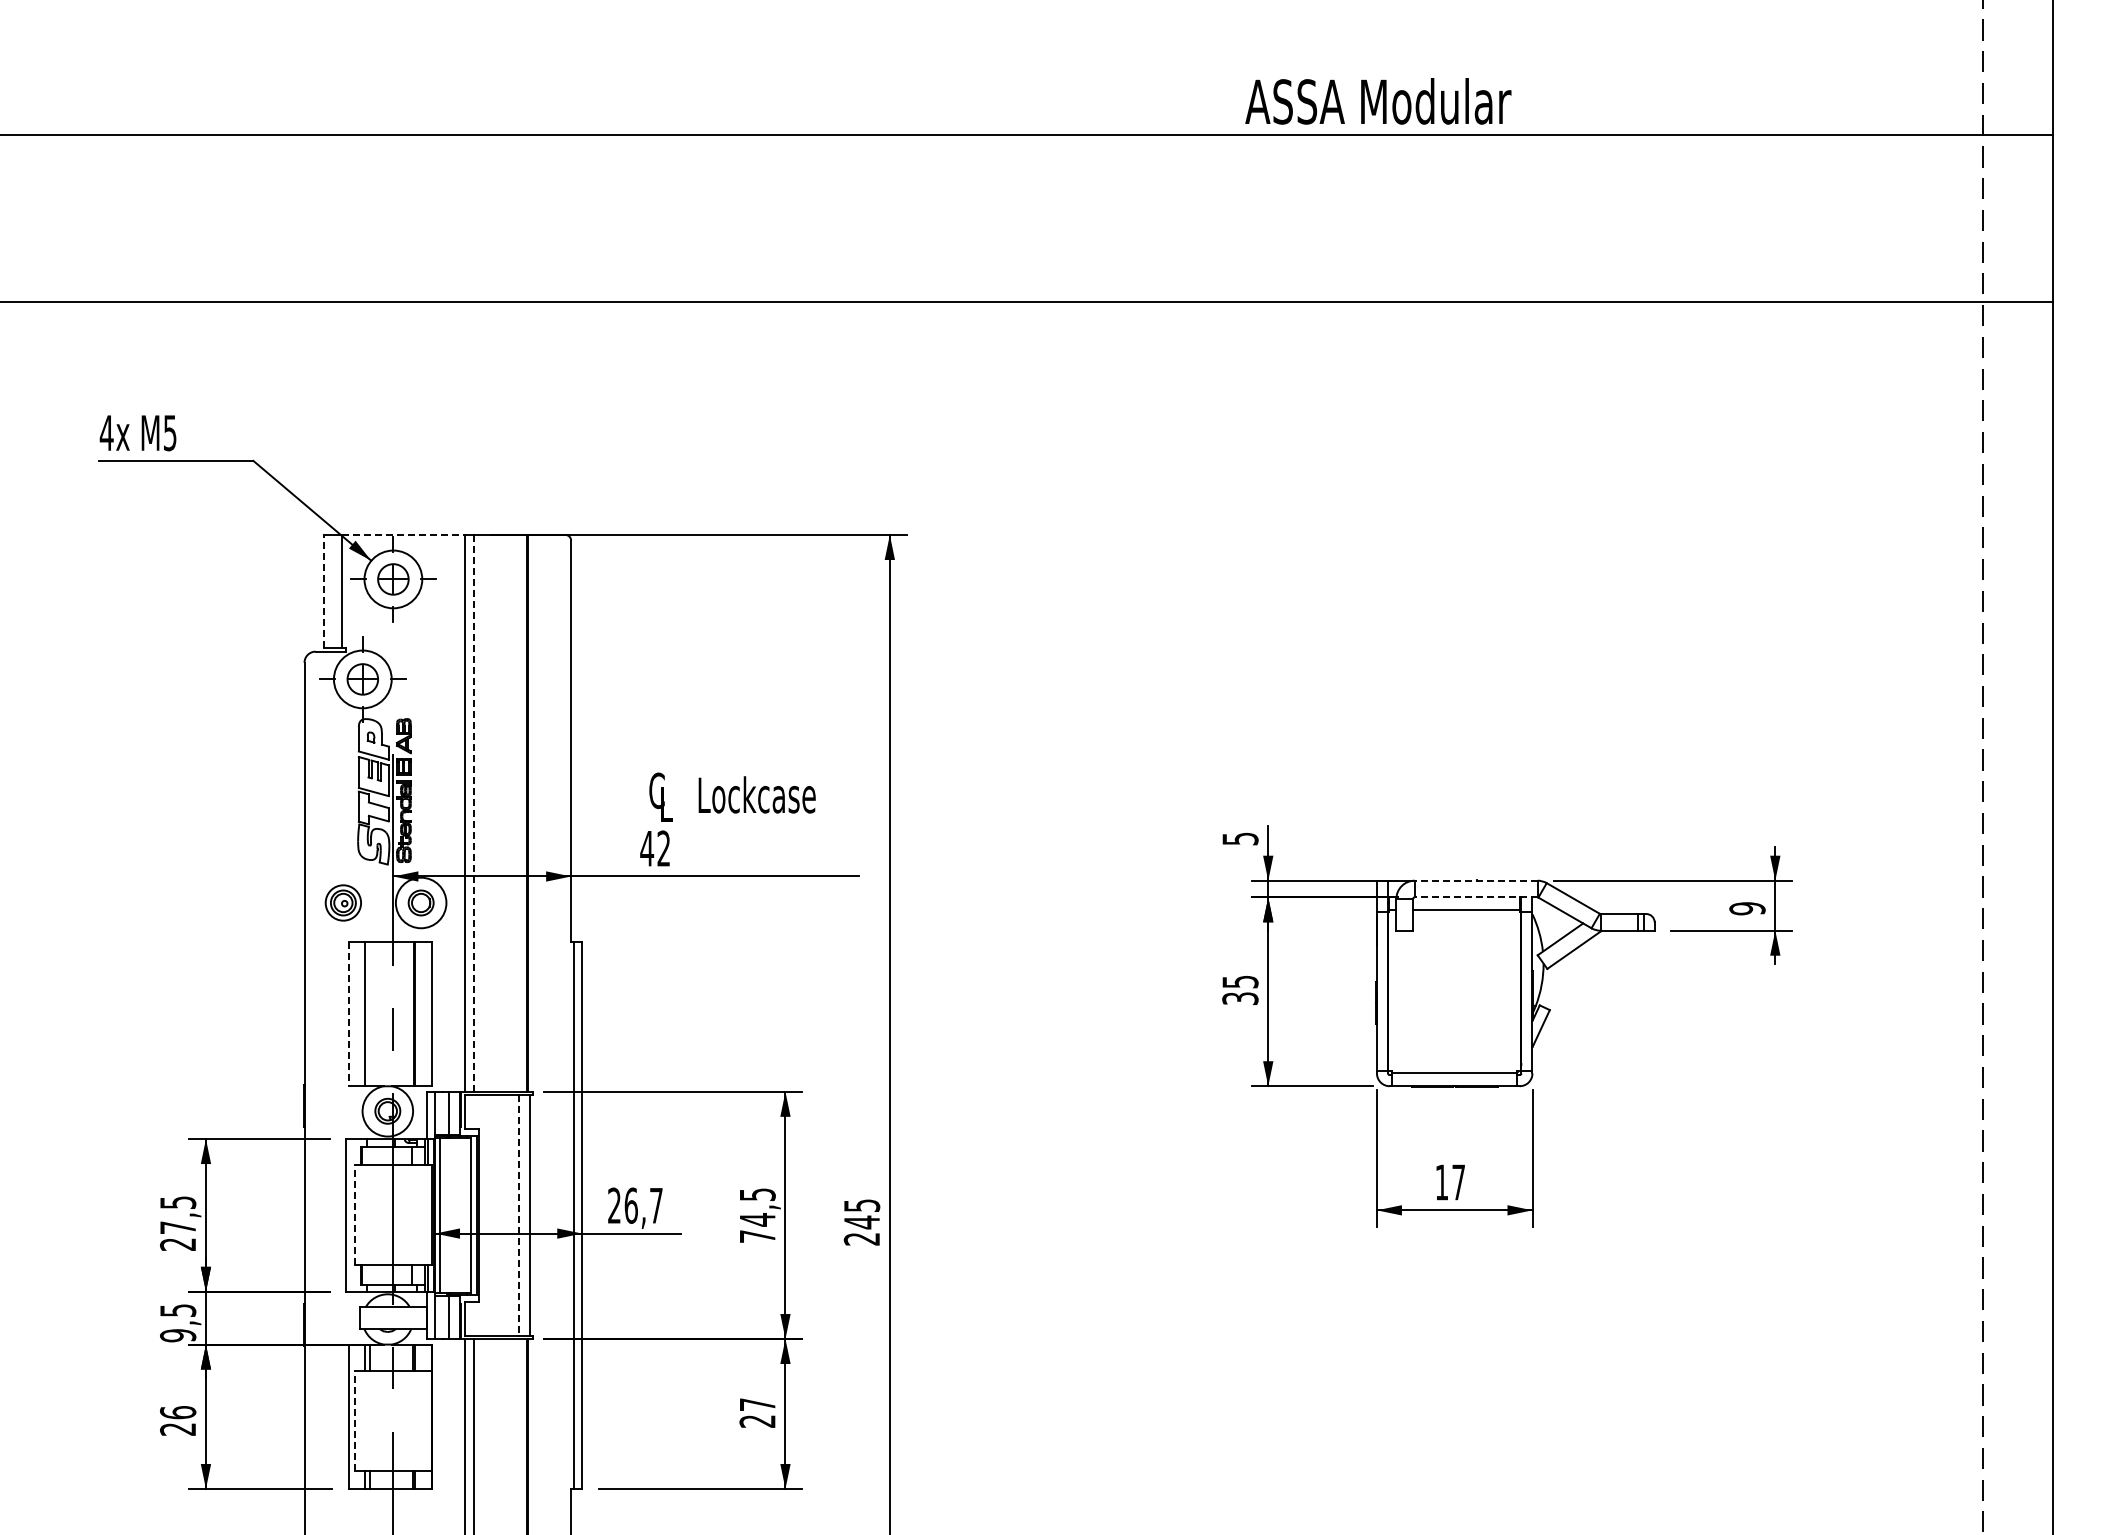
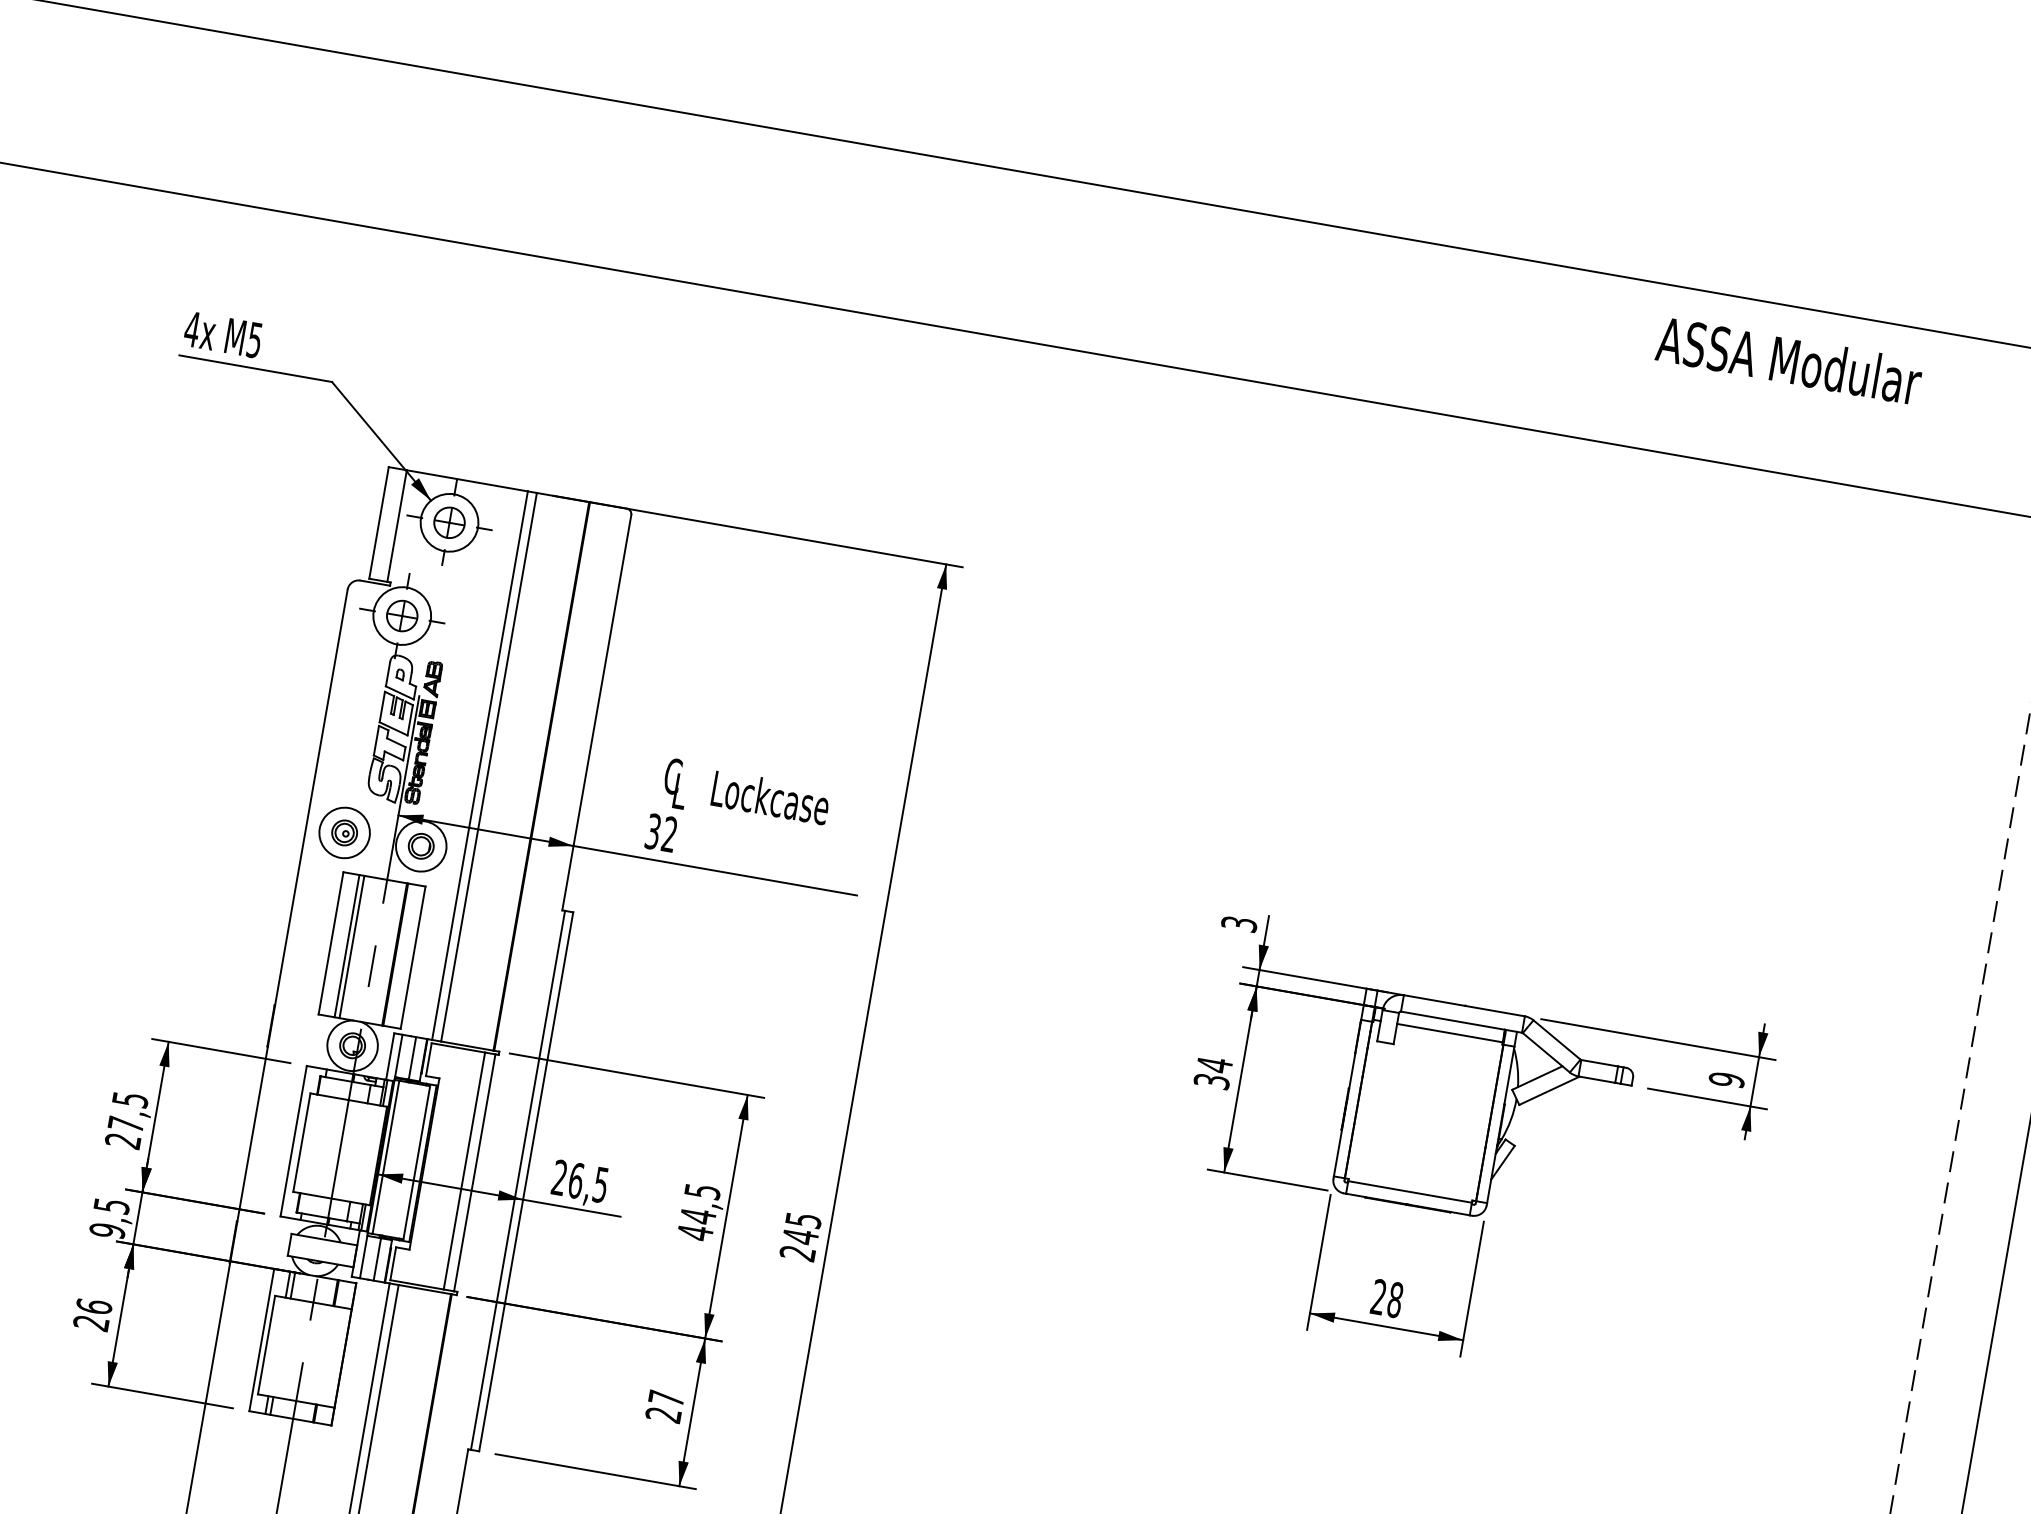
text: (1378, 101) -> (1789, 360), moved
line: (404, 535) -> (468, 481), dashed -> solid
line: (323, 591) -> (378, 522), dashed -> solid
line: (474, 813) -> (489, 767), dashed -> solid
text: (1239, 838) -> (1238, 923), 5 -> 3
text: (647, 848) -> (653, 831), 42 -> 32
line: (1475, 880) -> (1463, 1005), dashed -> solid
line: (1475, 897) -> (1460, 1022), dashed -> solid
circle: (343, 902) -> (344, 832), size x1.43
text: (1240, 981) -> (1214, 1064), 35 -> 34
line: (370, 1013) -> (352, 946), added
line: (348, 1014) -> (330, 943), dashed -> solid
text: (1450, 1182) -> (1387, 1298), 17 -> 28
text: (656, 1205) -> (601, 1184), 26,7 -> 26,5
line: (354, 1215) -> (301, 1142), dashed -> solid
line: (519, 1215) -> (464, 1171), dashed -> solid
text: (757, 1236) -> (695, 1232), 74,5 -> 44,5
line: (354, 1420) -> (266, 1344), dashed -> solid

